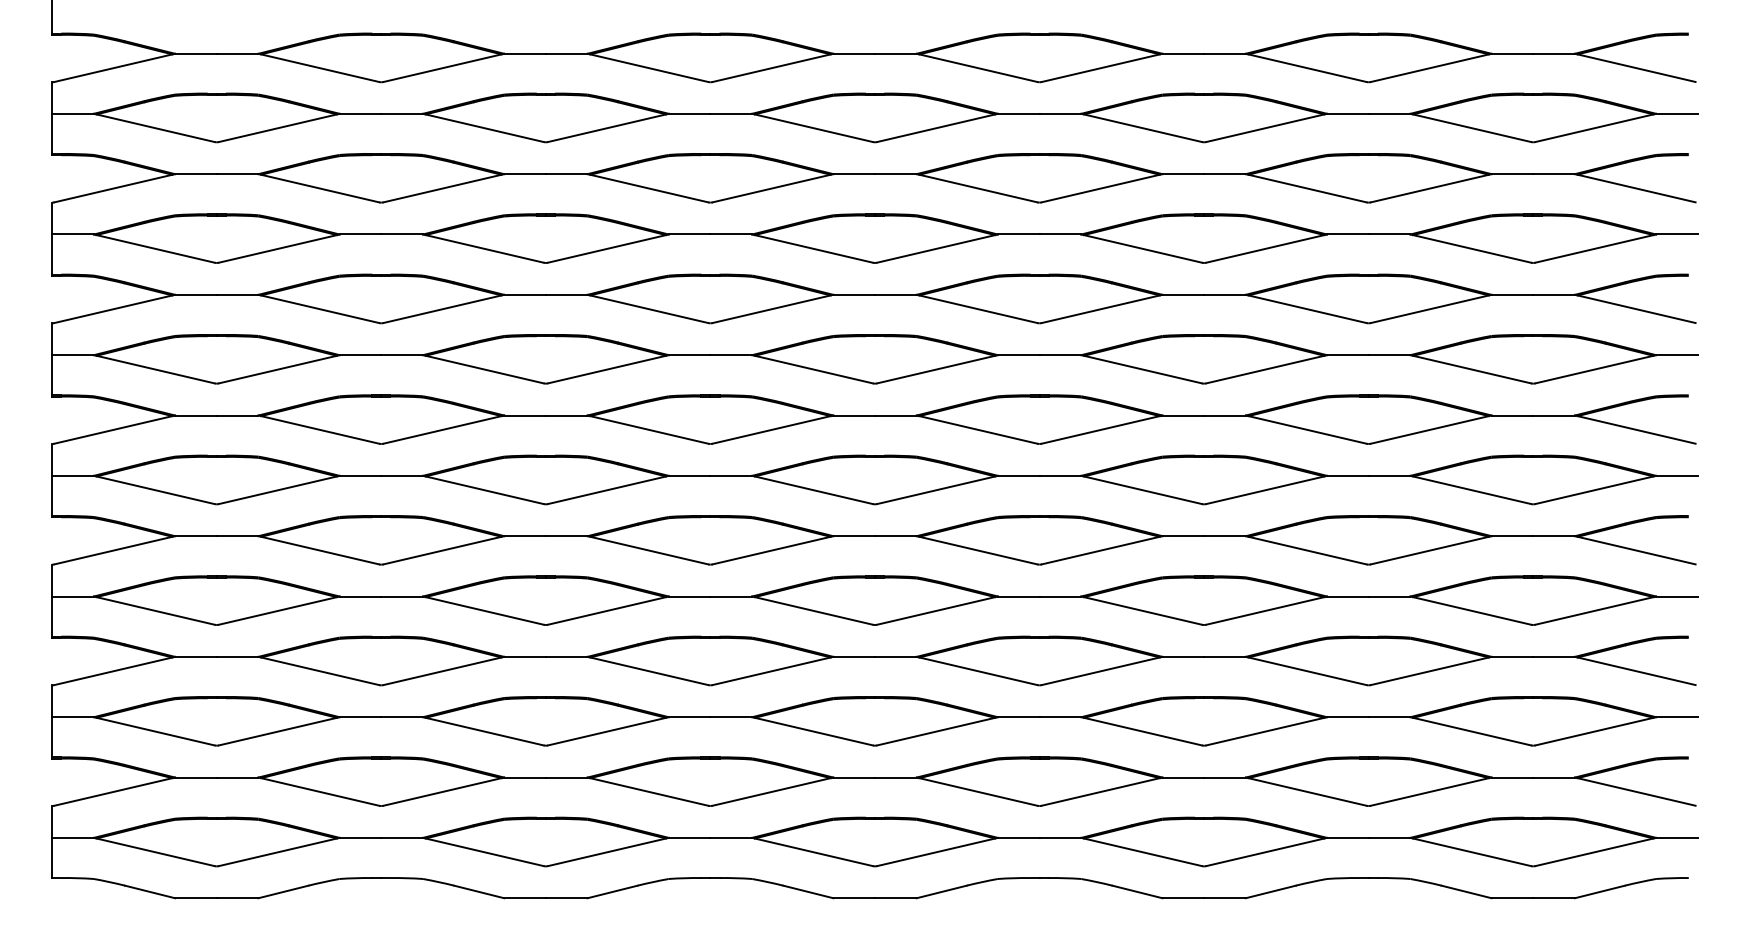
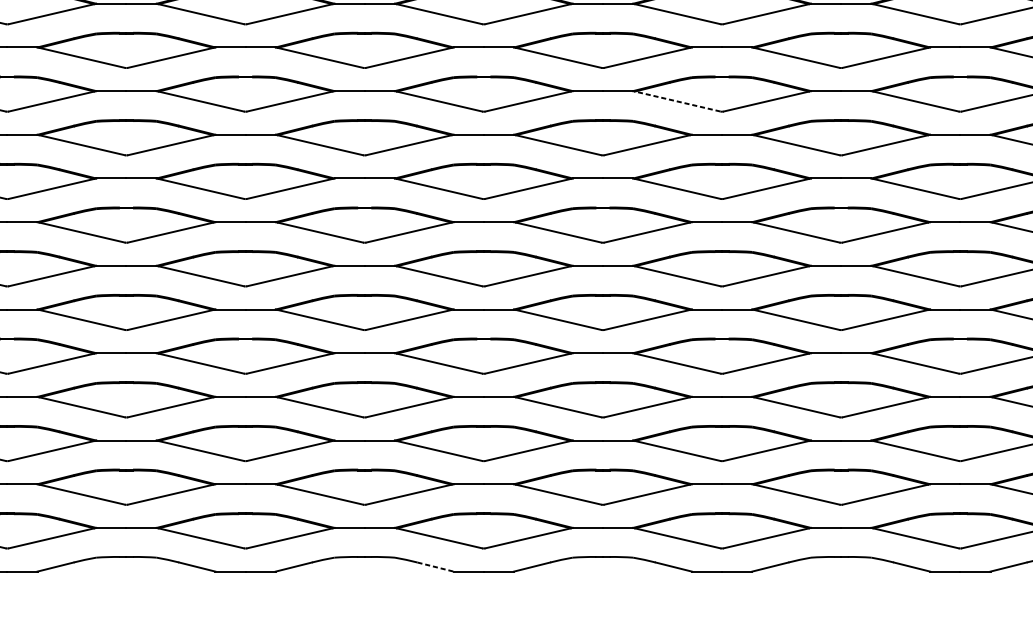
line: (1141, 248) -> (676, 101), solid -> dashed
line: (808, 891) -> (435, 566), solid -> dashed

